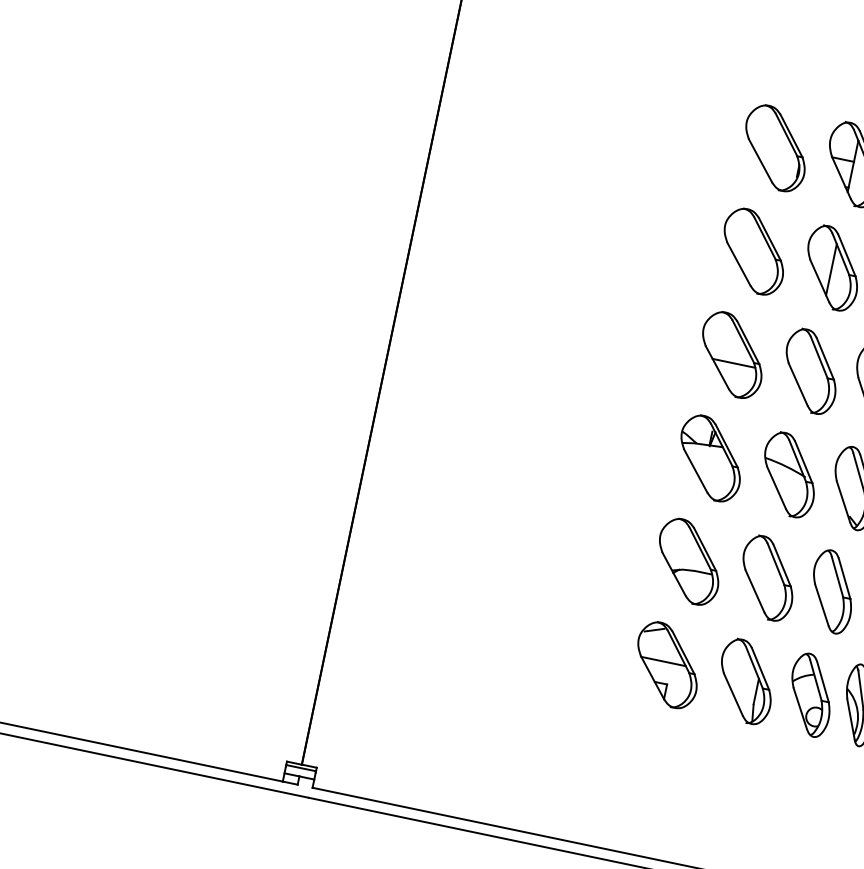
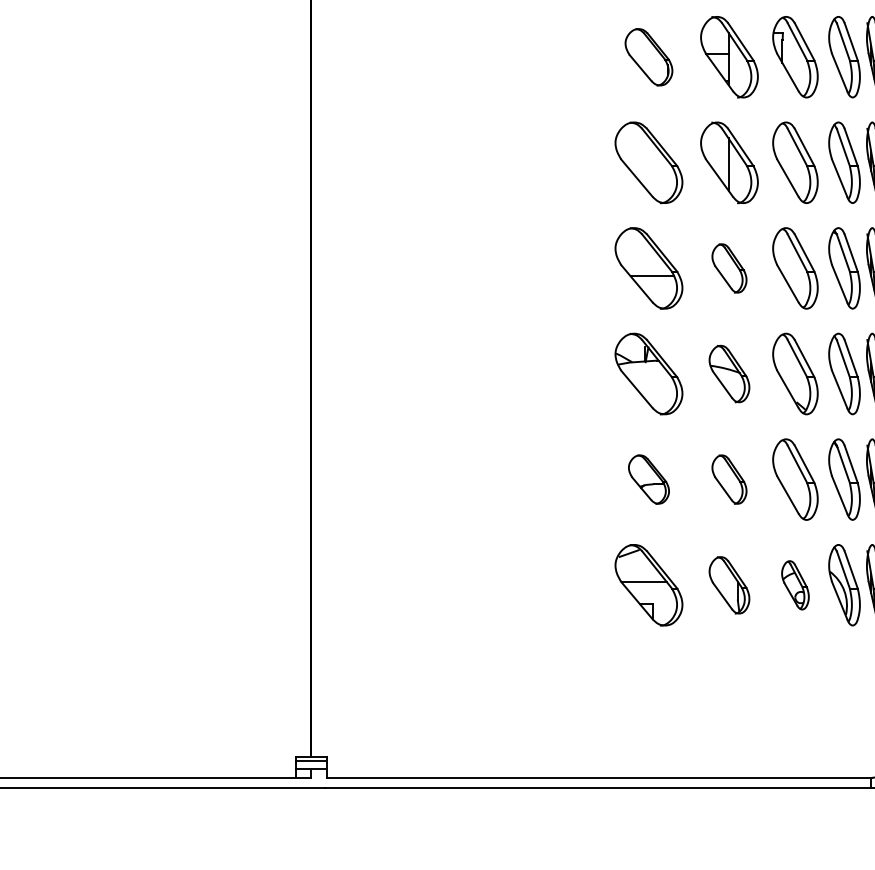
part: (774, 148) -> (648, 57), size x0.7
part: (811, 371) -> (729, 268), size x0.6
part: (789, 474) -> (729, 373), size x0.7
part: (688, 561) -> (648, 479), size x0.6
part: (767, 578) -> (729, 479), size x0.6
part: (746, 681) -> (729, 585), size x0.7
part: (810, 695) -> (795, 585), size x0.6

